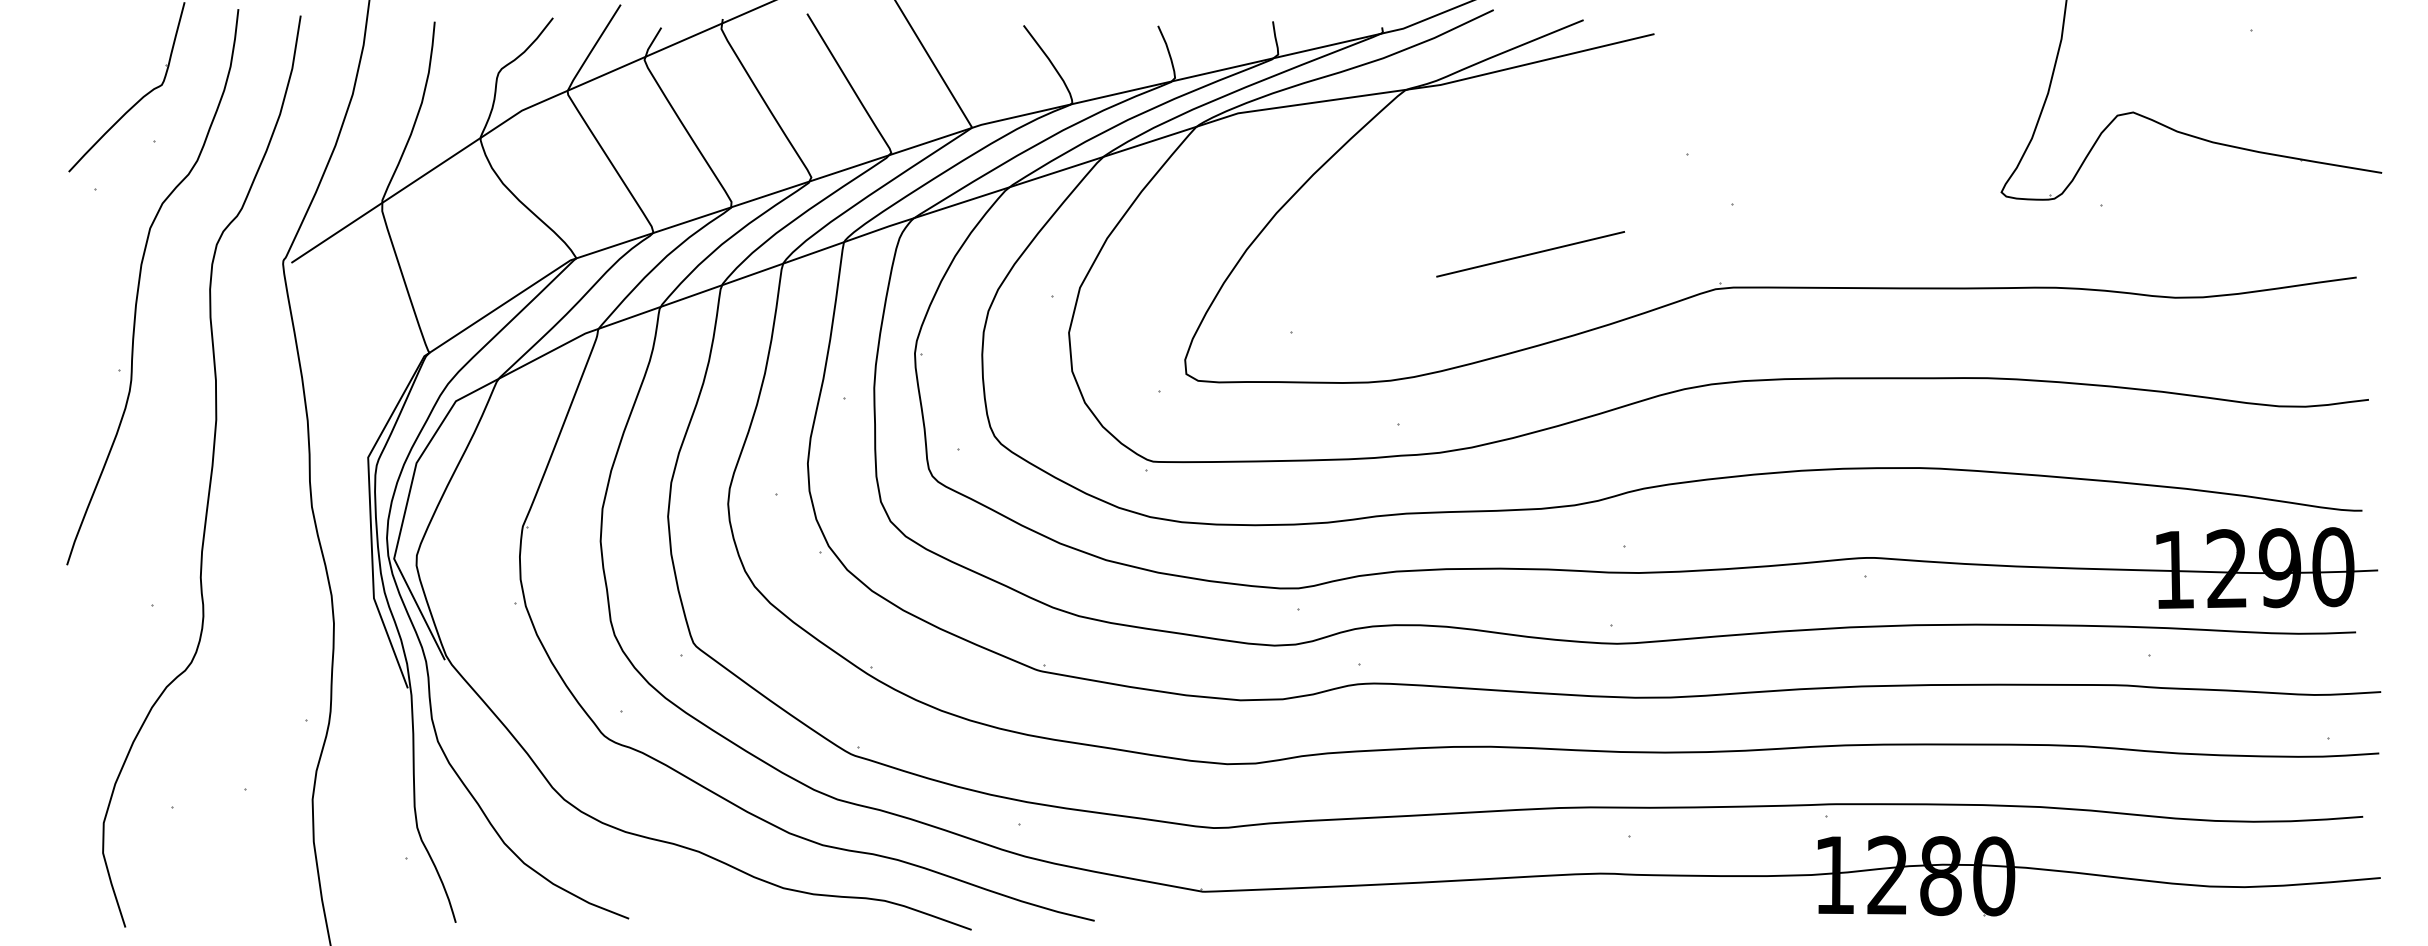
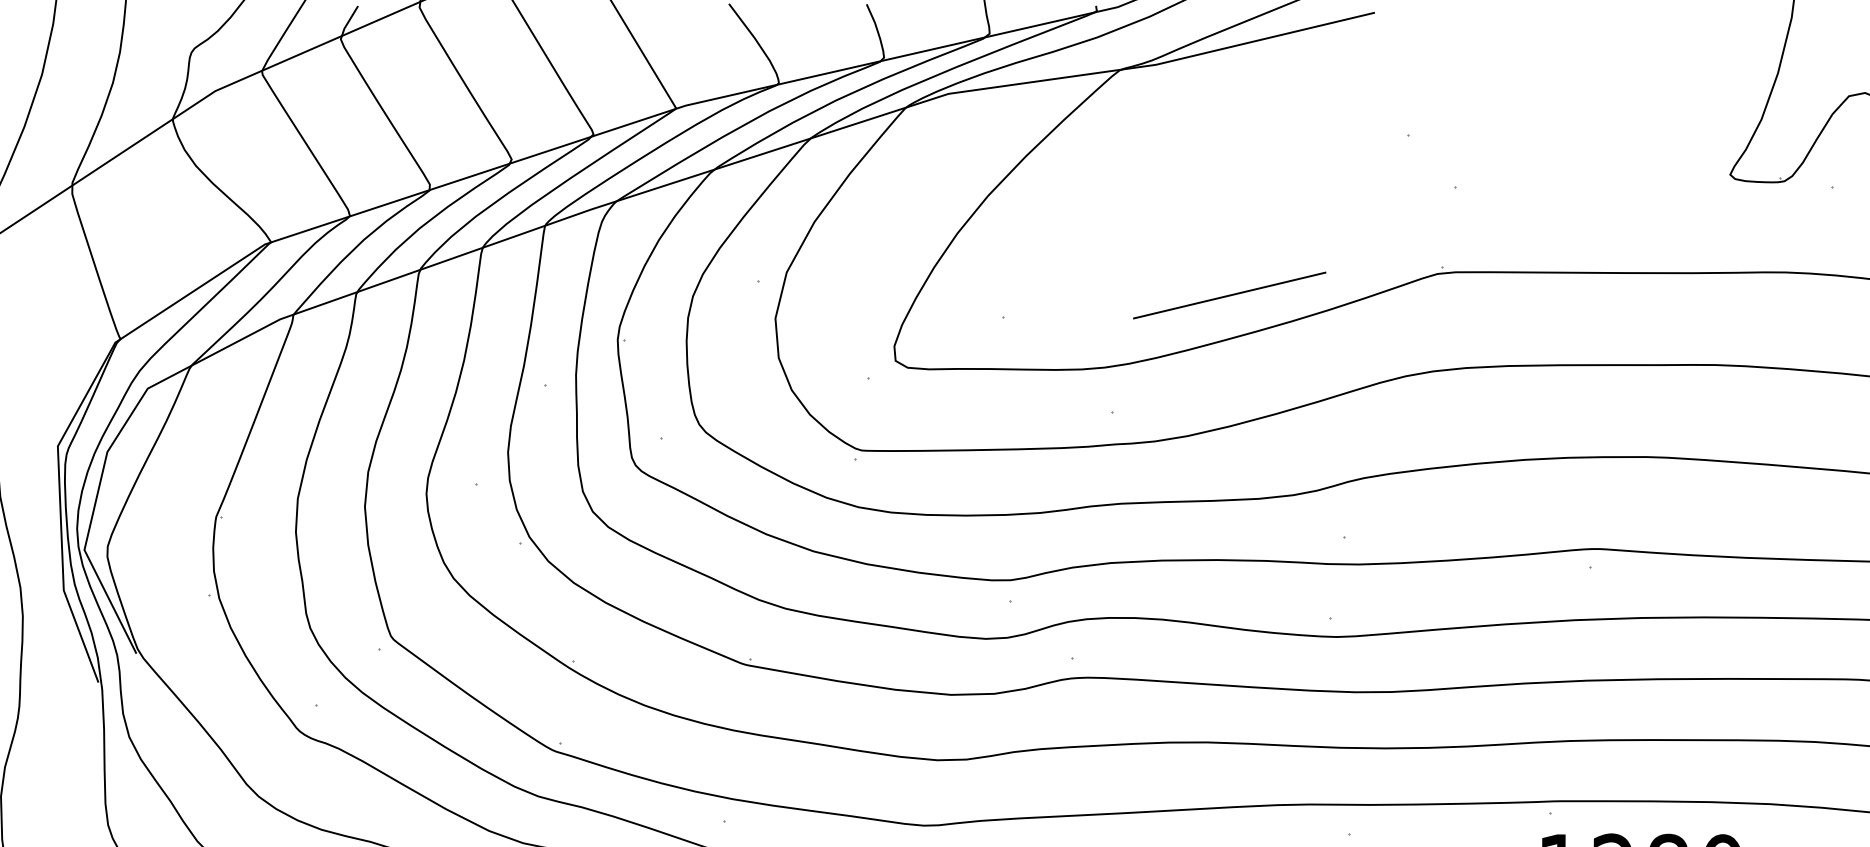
line: (1530, 254) -> (1229, 295), moved

